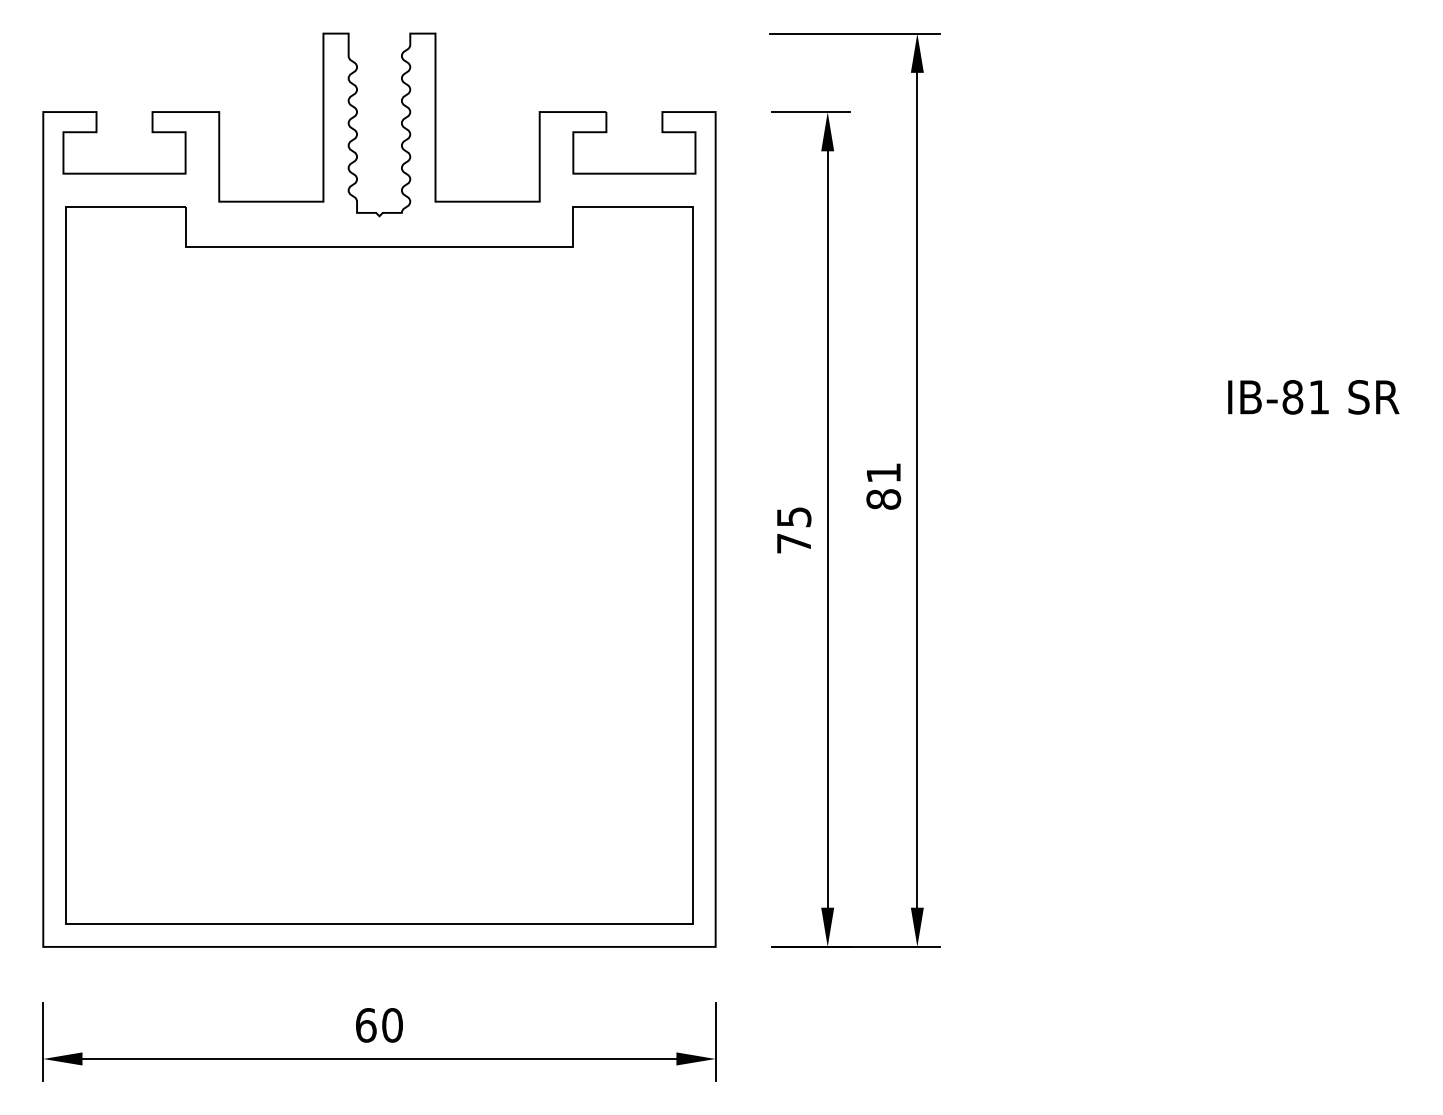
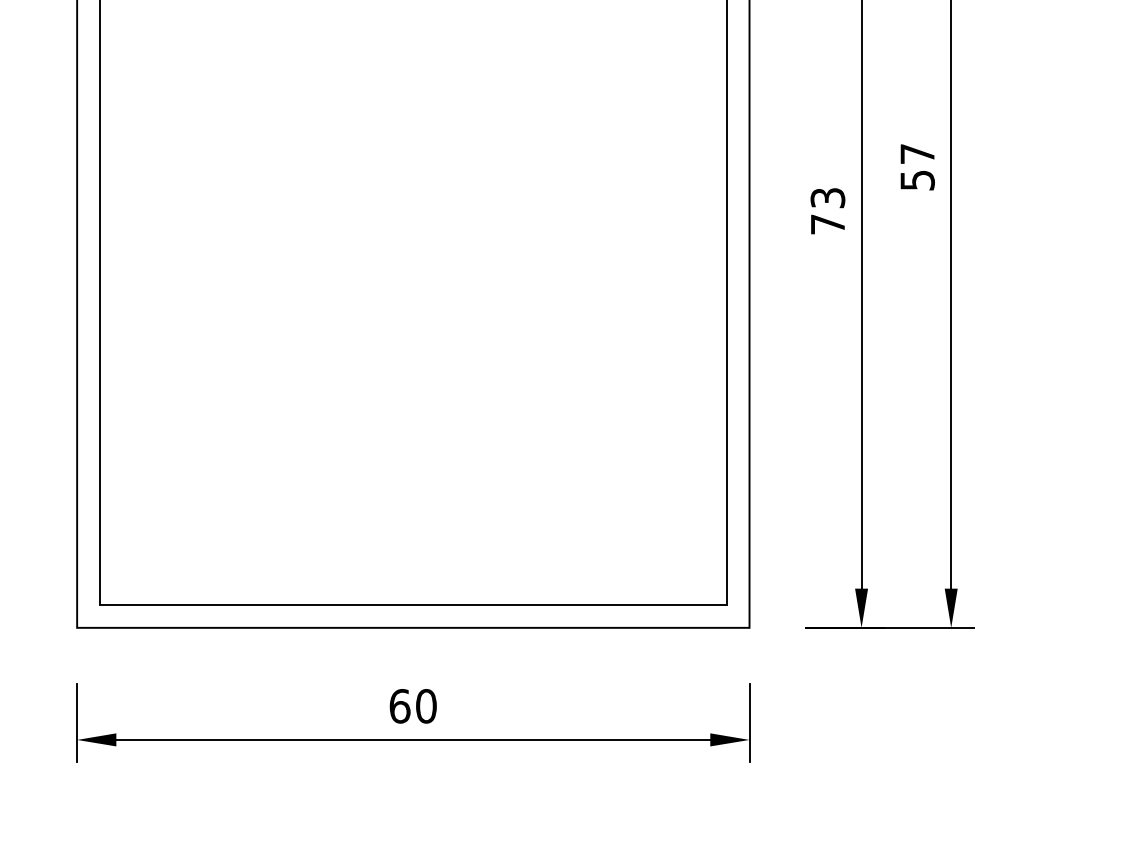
text: (883, 486) -> (917, 167), 81 -> 57
text: (793, 516) -> (827, 197), 75 -> 73

